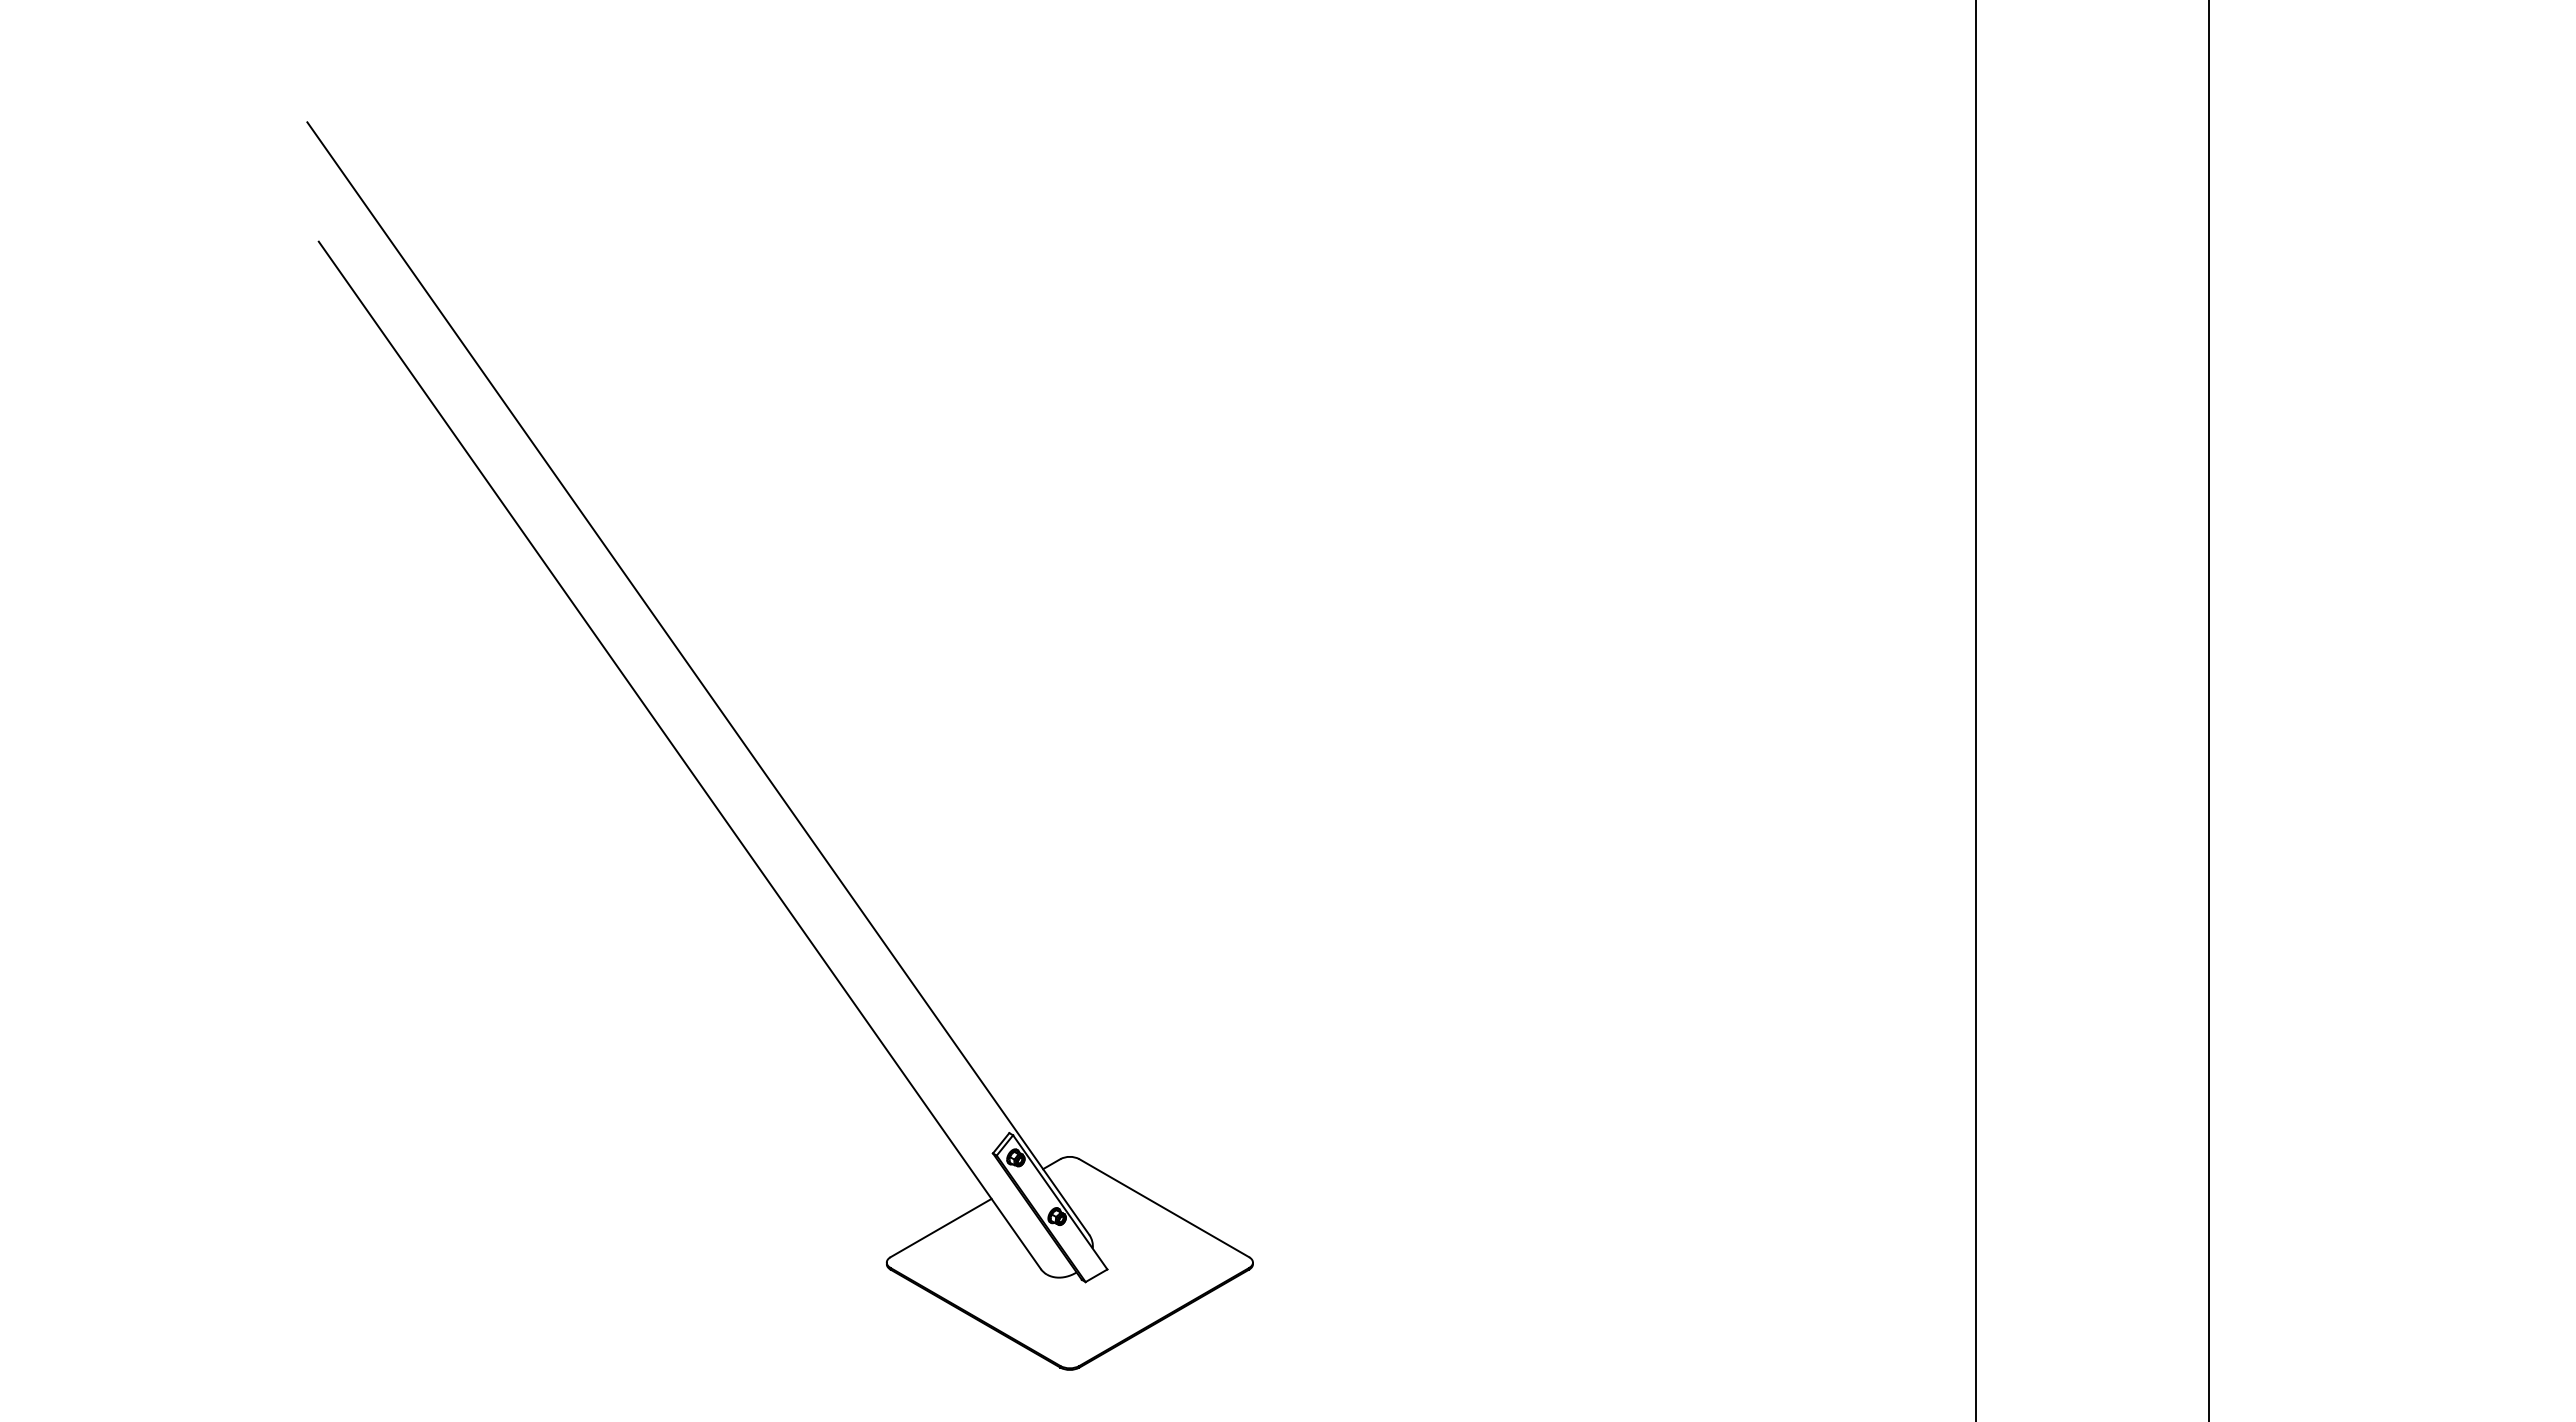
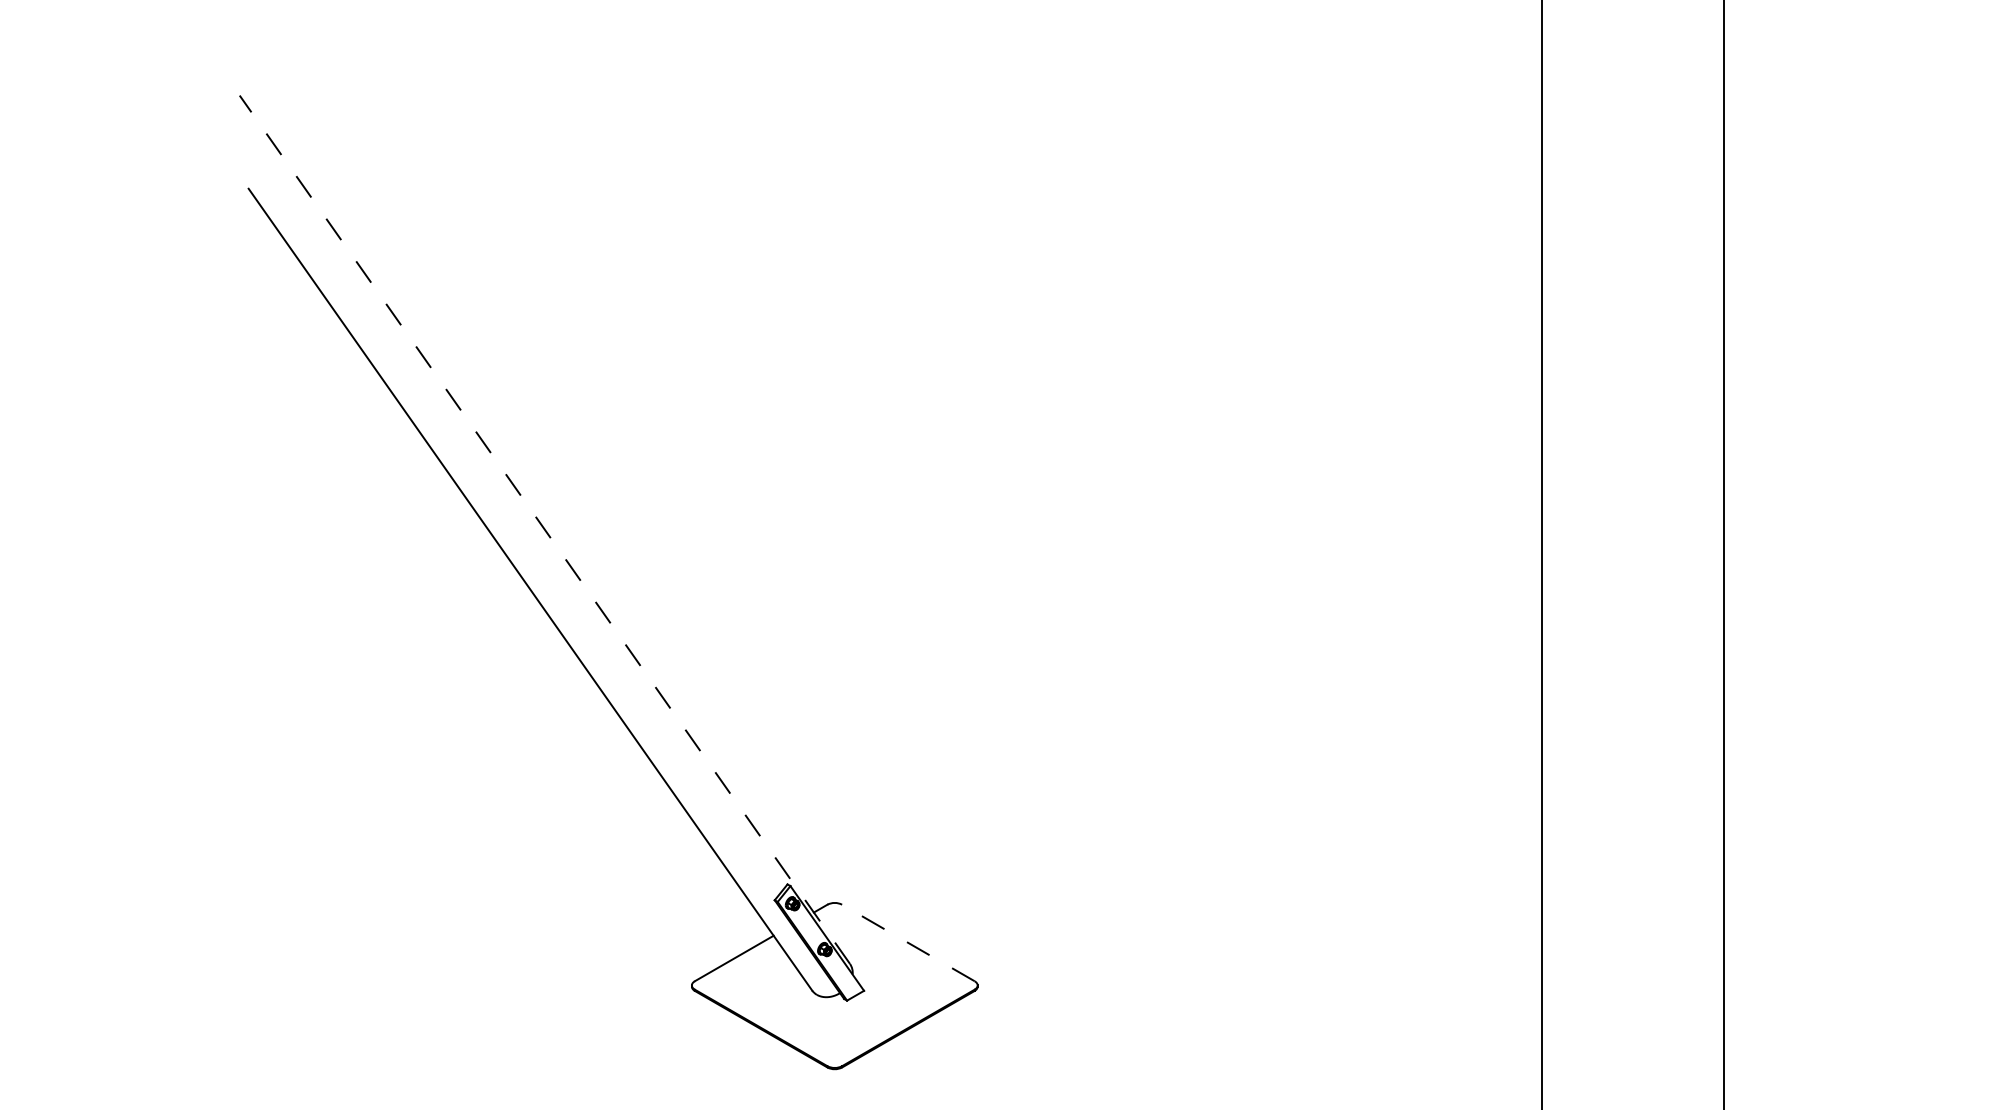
line: (698, 678) -> (544, 529), solid -> dashed
line: (1163, 1207) -> (907, 942), solid -> dashed

